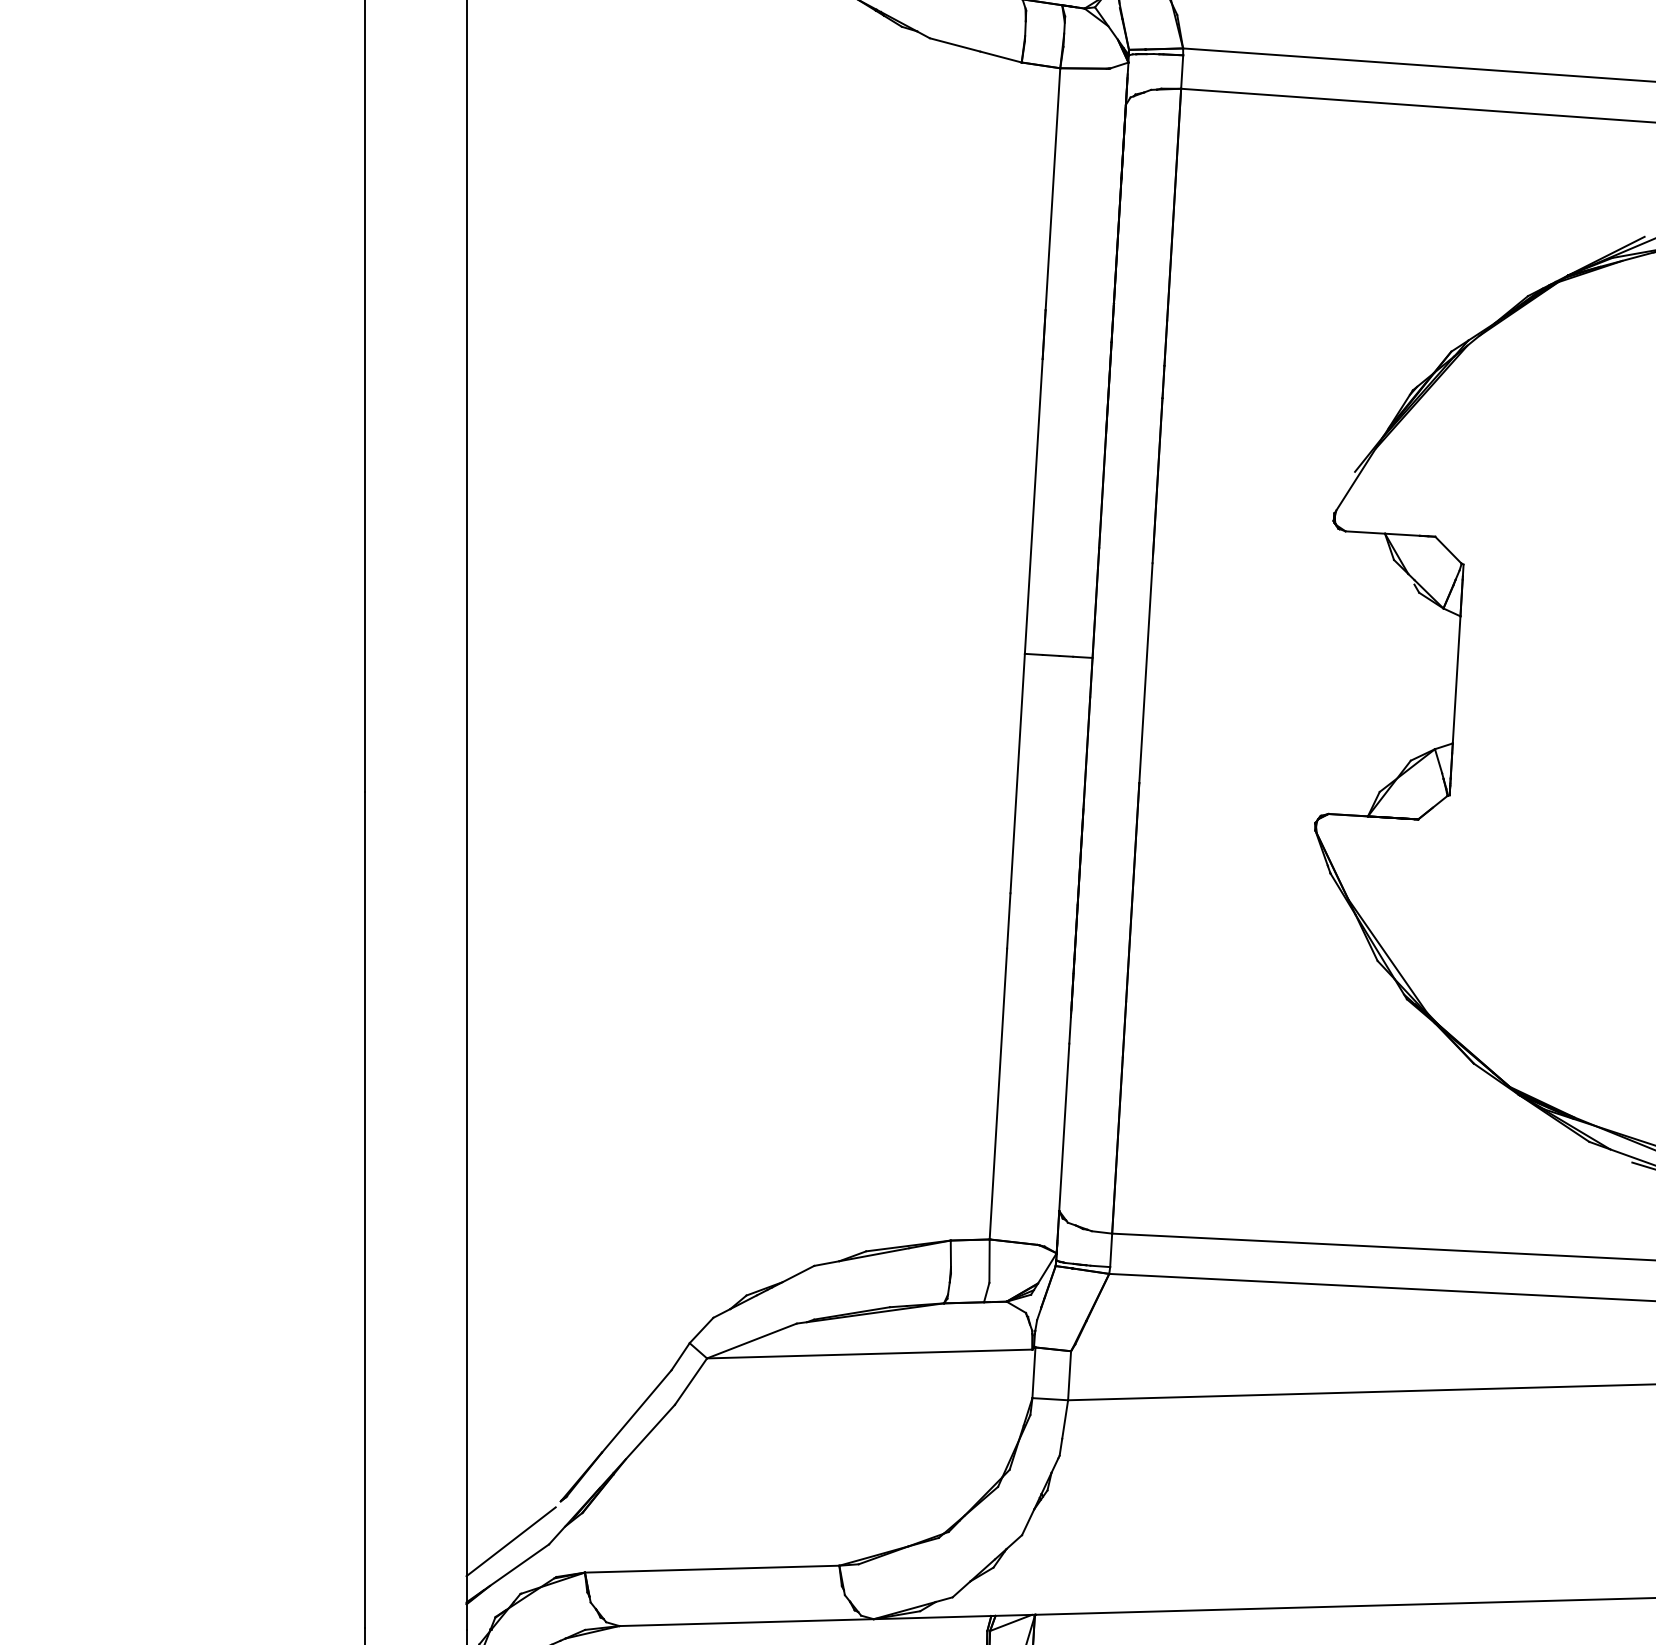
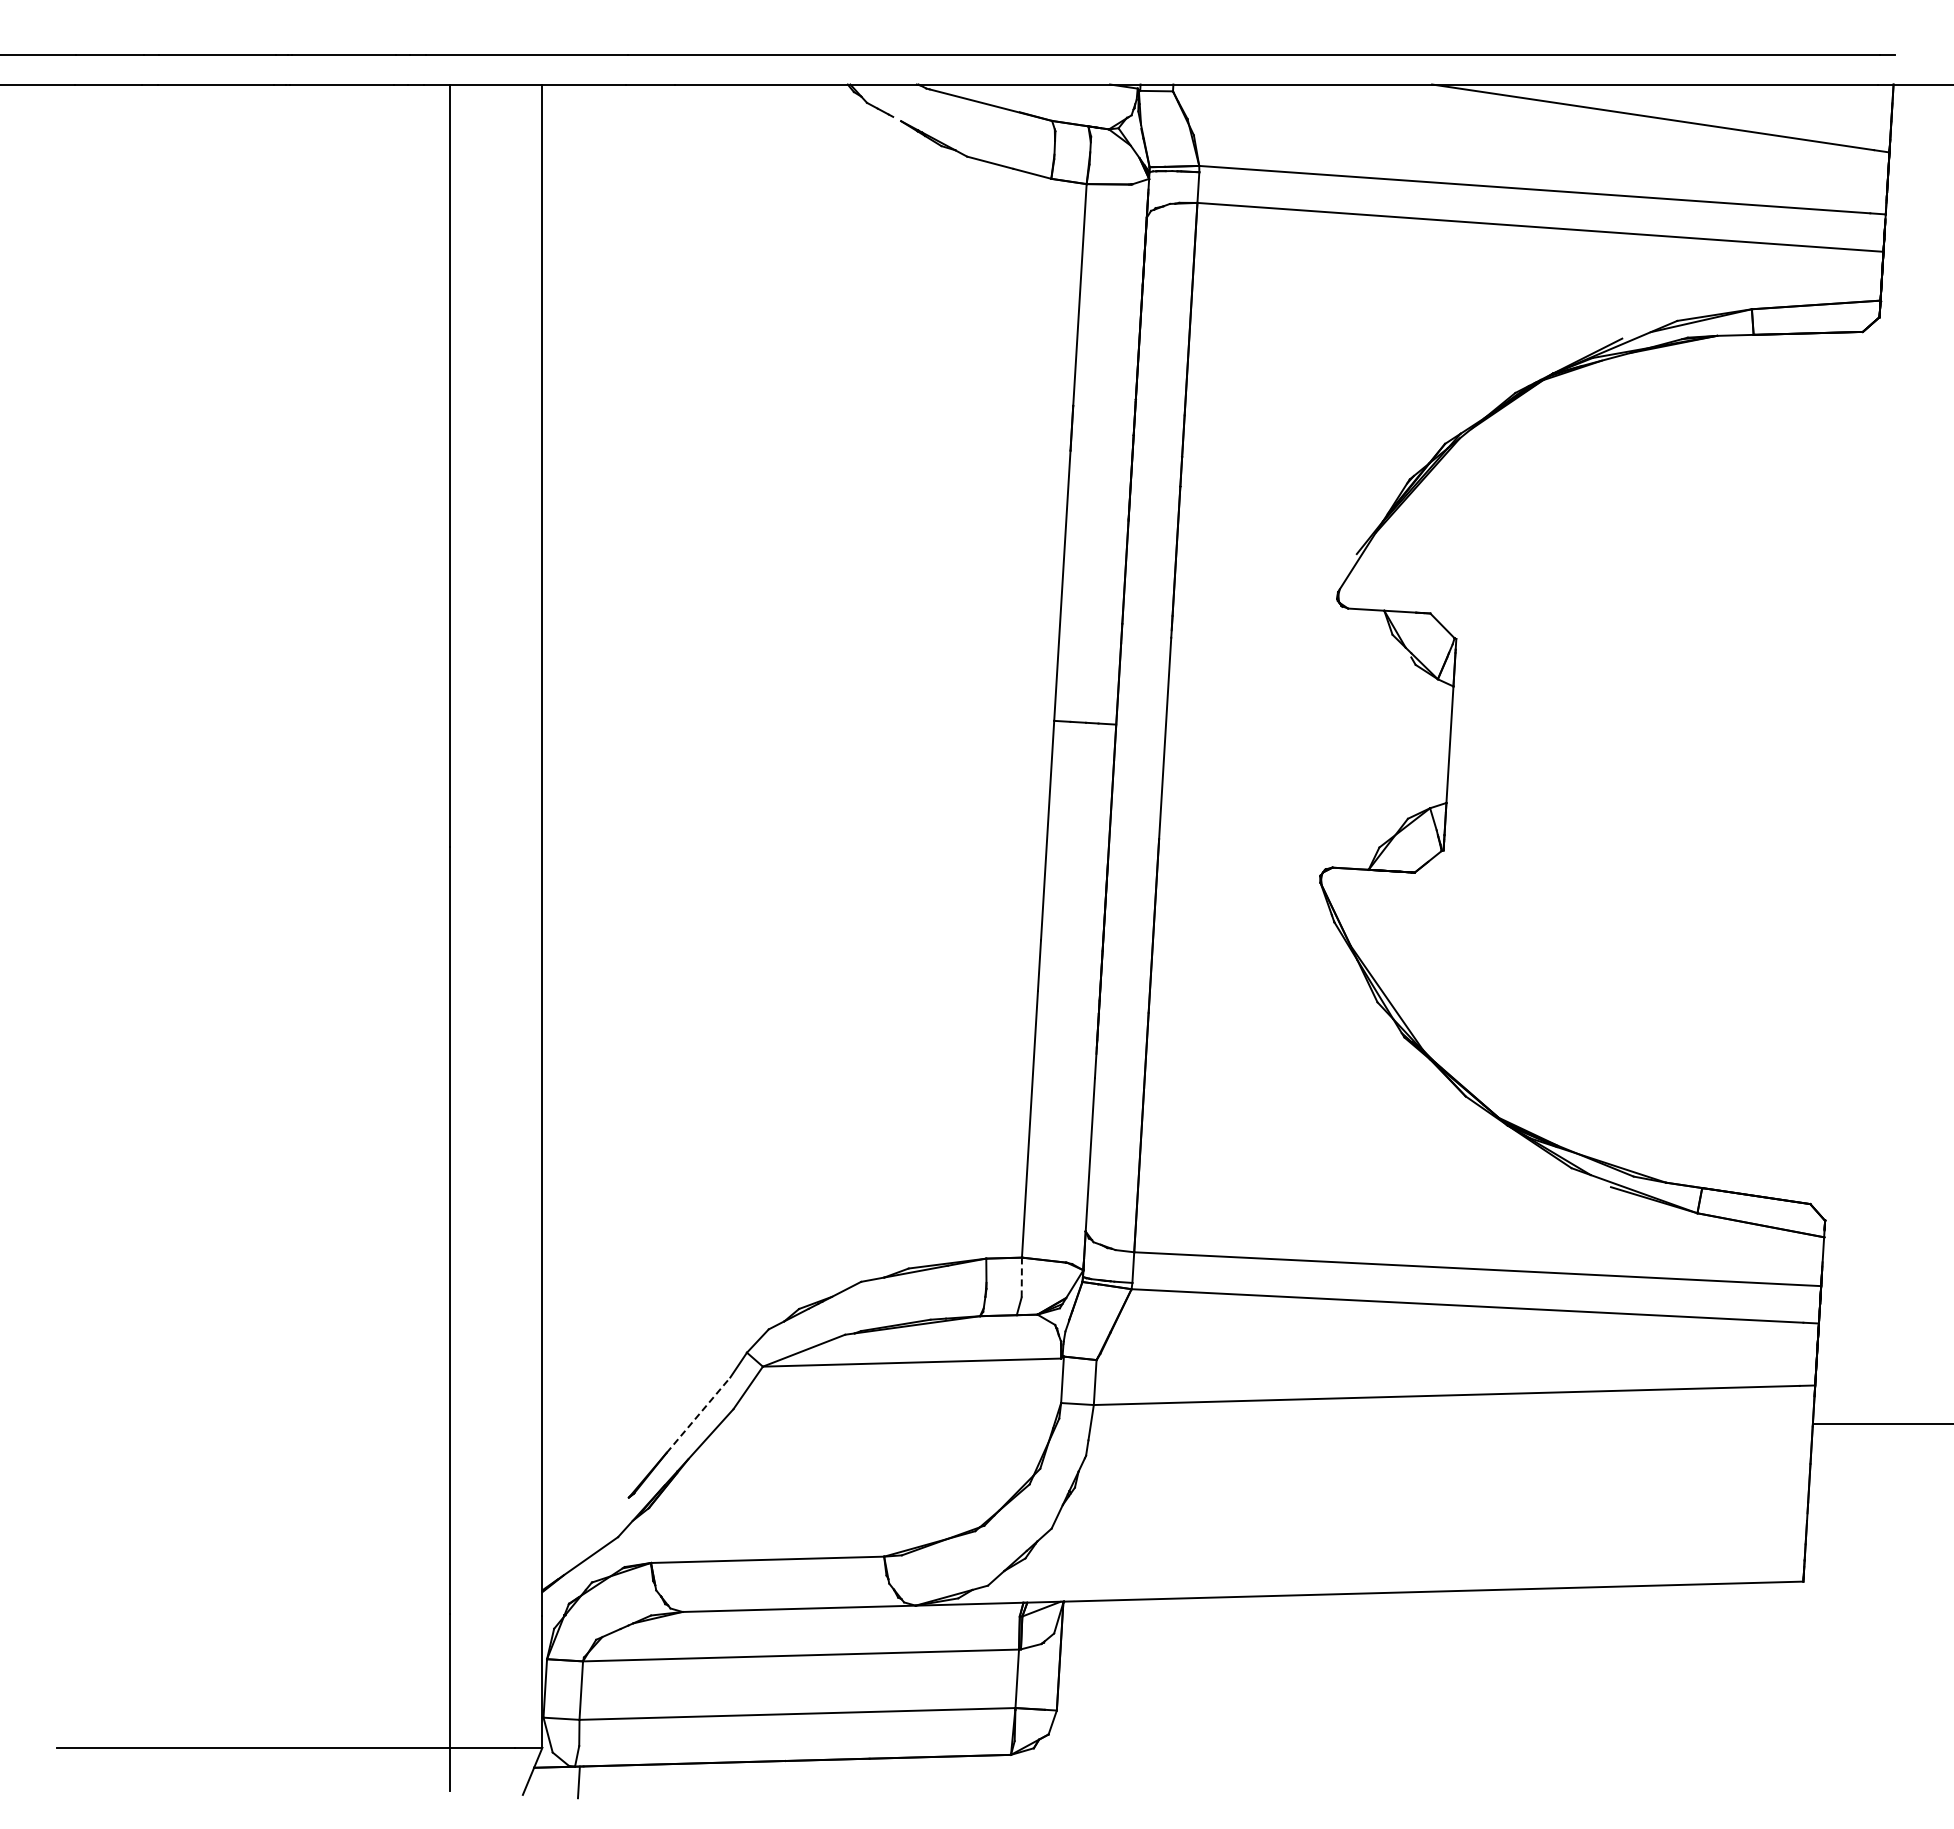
line: (989, 1261) -> (1021, 1277), solid -> dashed
line: (636, 1410) -> (698, 1414), solid -> dashed
line: (511, 1541) -> (583, 1534), removed

